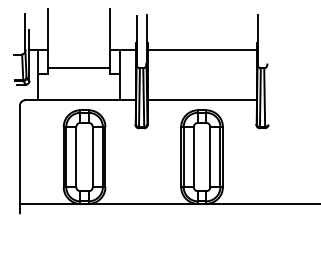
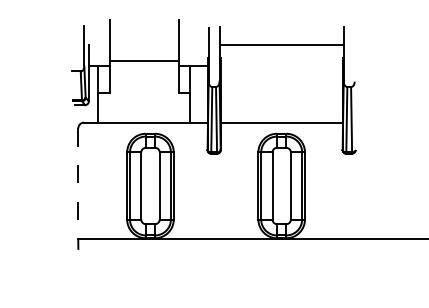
line: (201, 50) -> (281, 45), moved
line: (78, 67) -> (143, 60), moved
line: (20, 155) -> (78, 184), solid -> dashed

